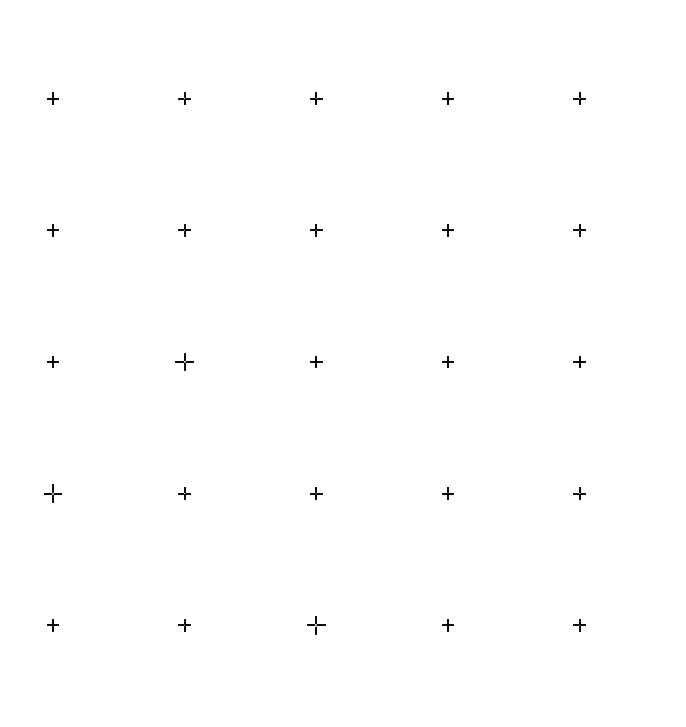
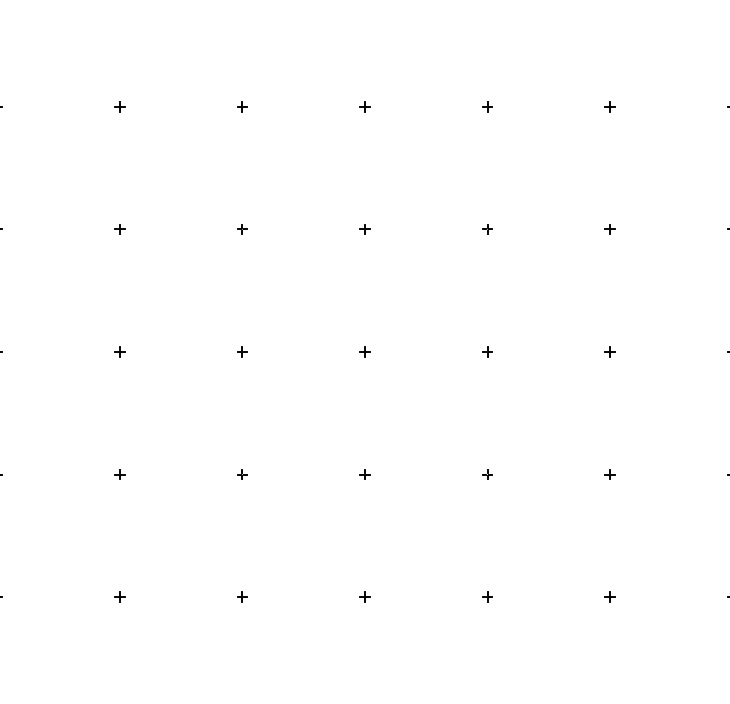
part: (184, 361) -> (242, 351), size x0.62
part: (52, 493) -> (119, 474), size x0.62
part: (315, 624) -> (364, 596), size x0.62

